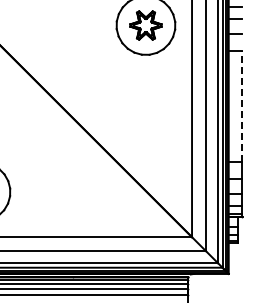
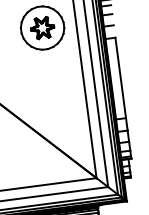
line: (242, 106) -> (120, 77), dashed -> solid

